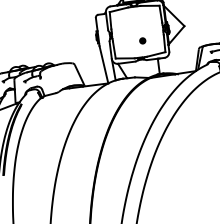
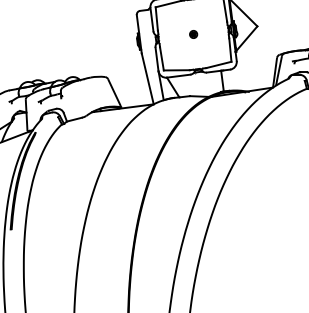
part: (142, 40) -> (193, 34), moved

